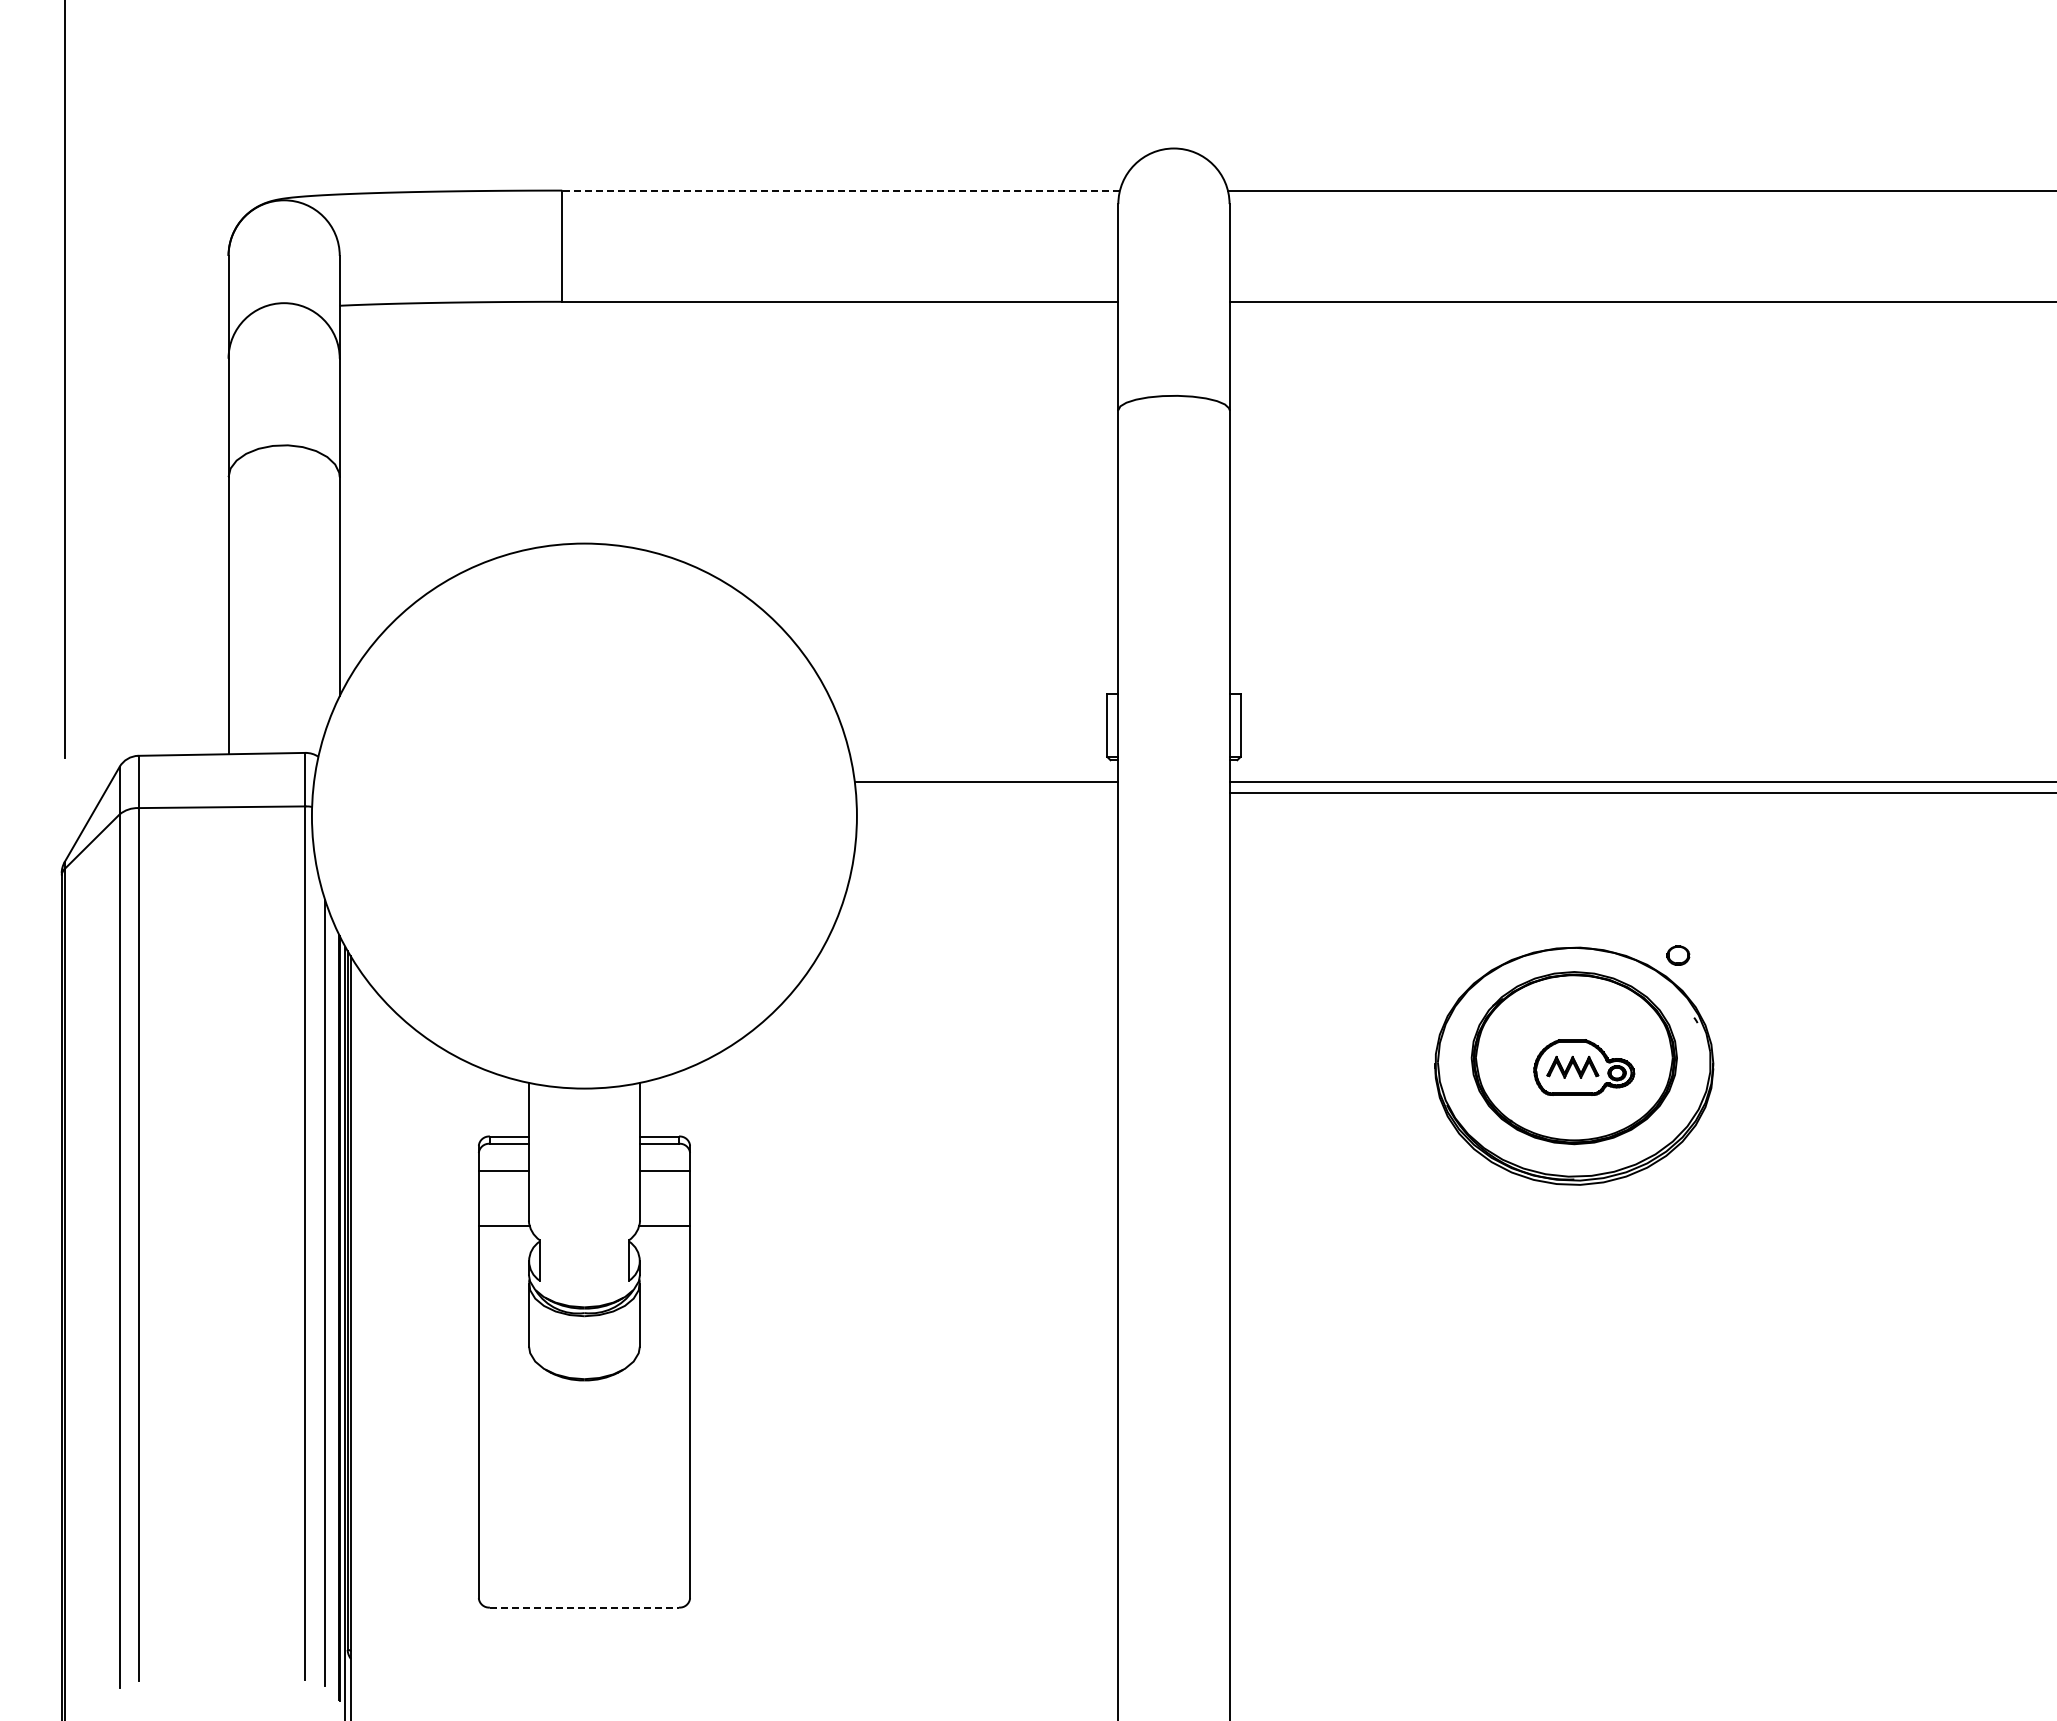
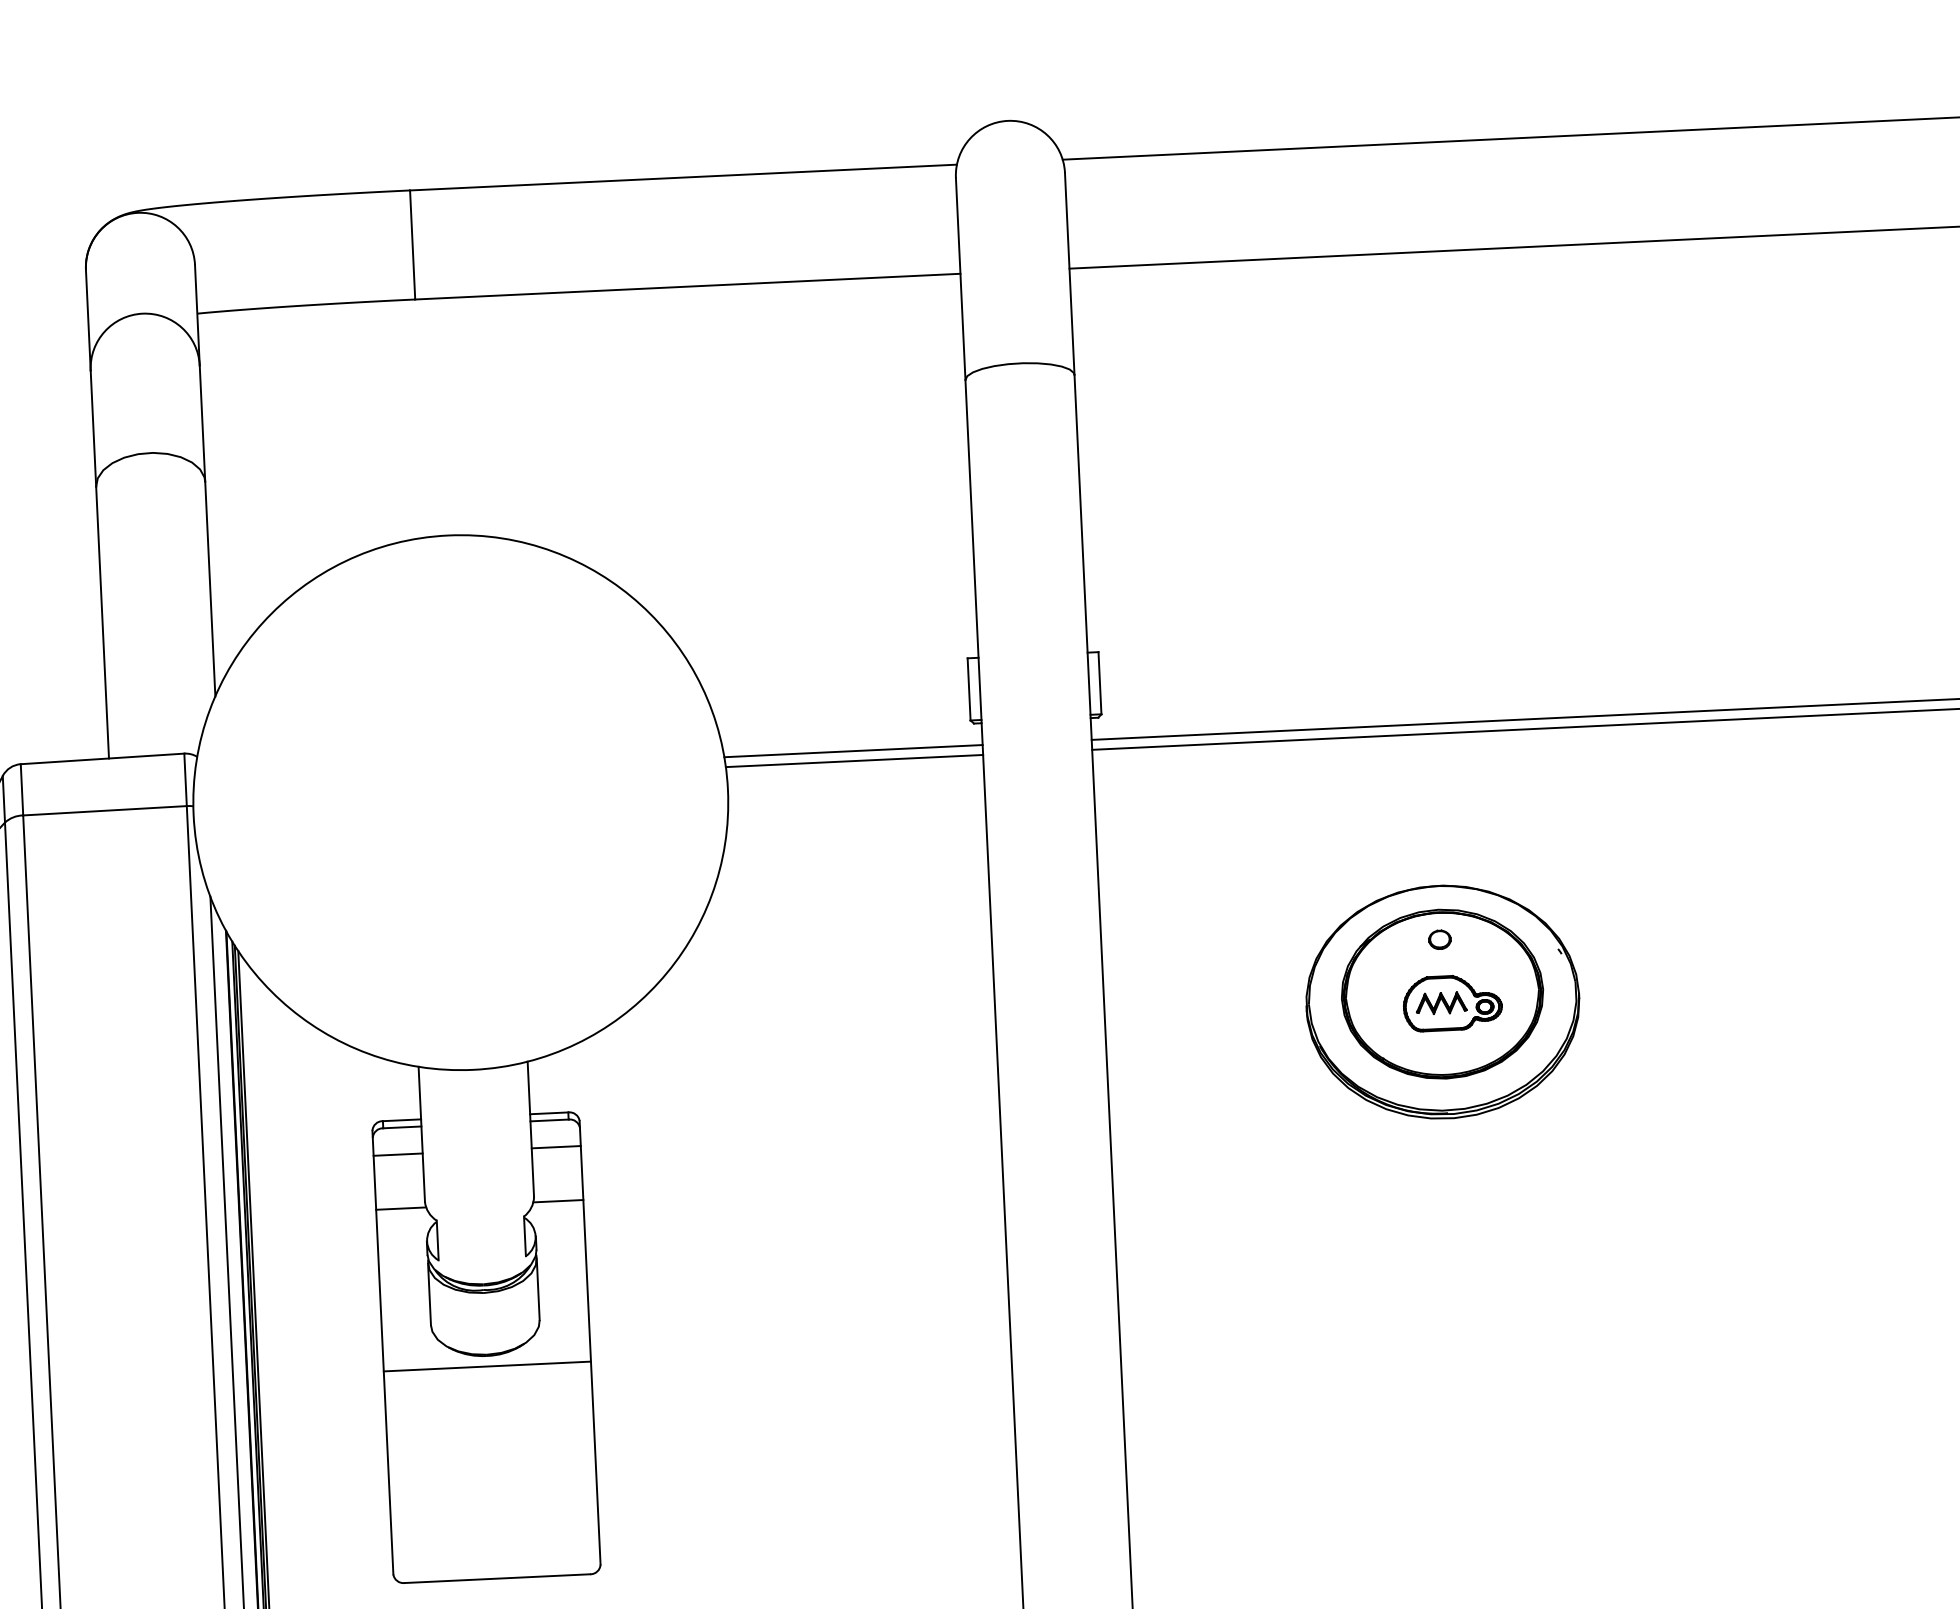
line: (841, 190) -> (683, 177), dashed -> solid
line: (986, 792) -> (853, 760), added
part: (1678, 955) -> (1440, 939), moved
line: (584, 1391) -> (487, 1366), added
line: (584, 1607) -> (497, 1578), dashed -> solid

